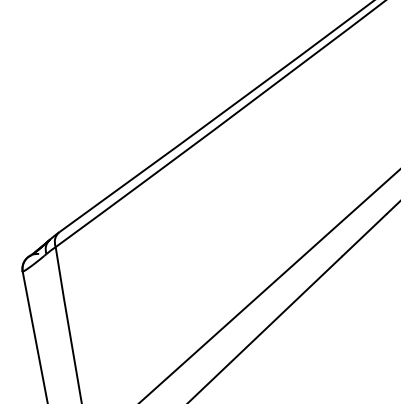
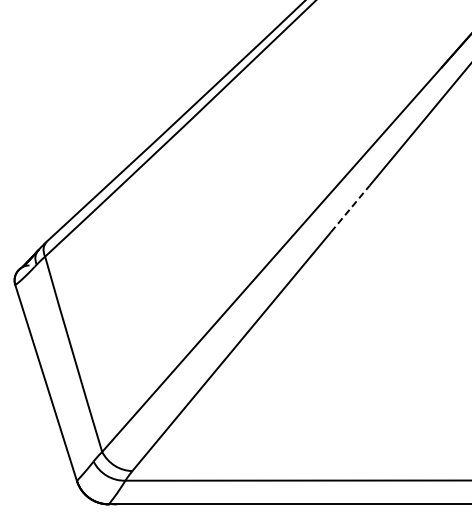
line: (364, 234) -> (350, 208), solid -> dashed

